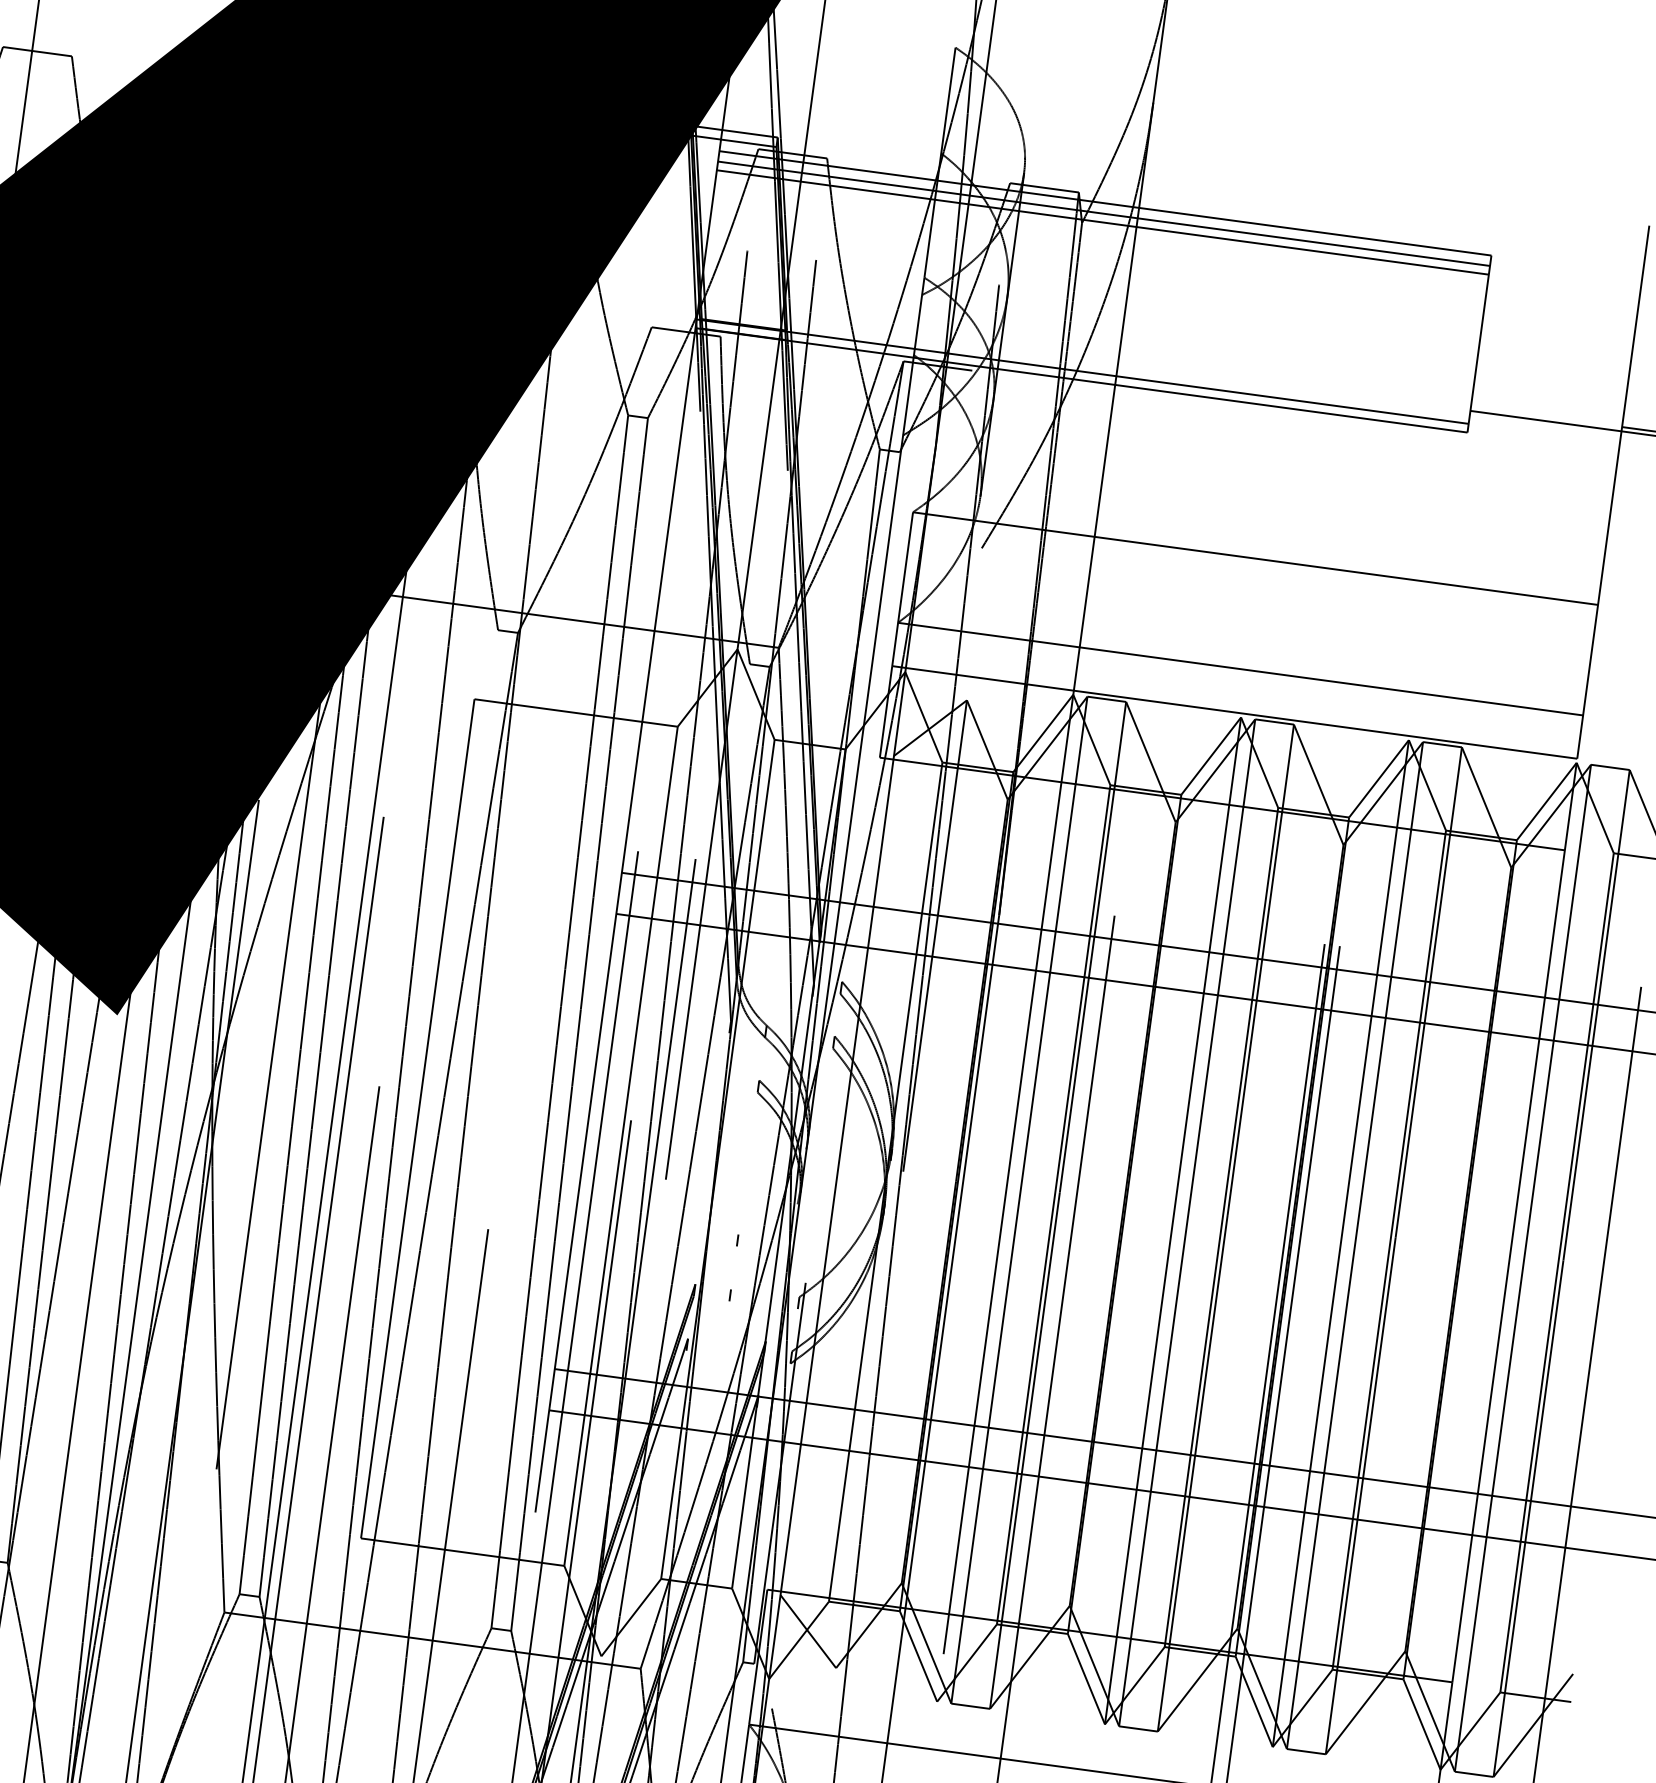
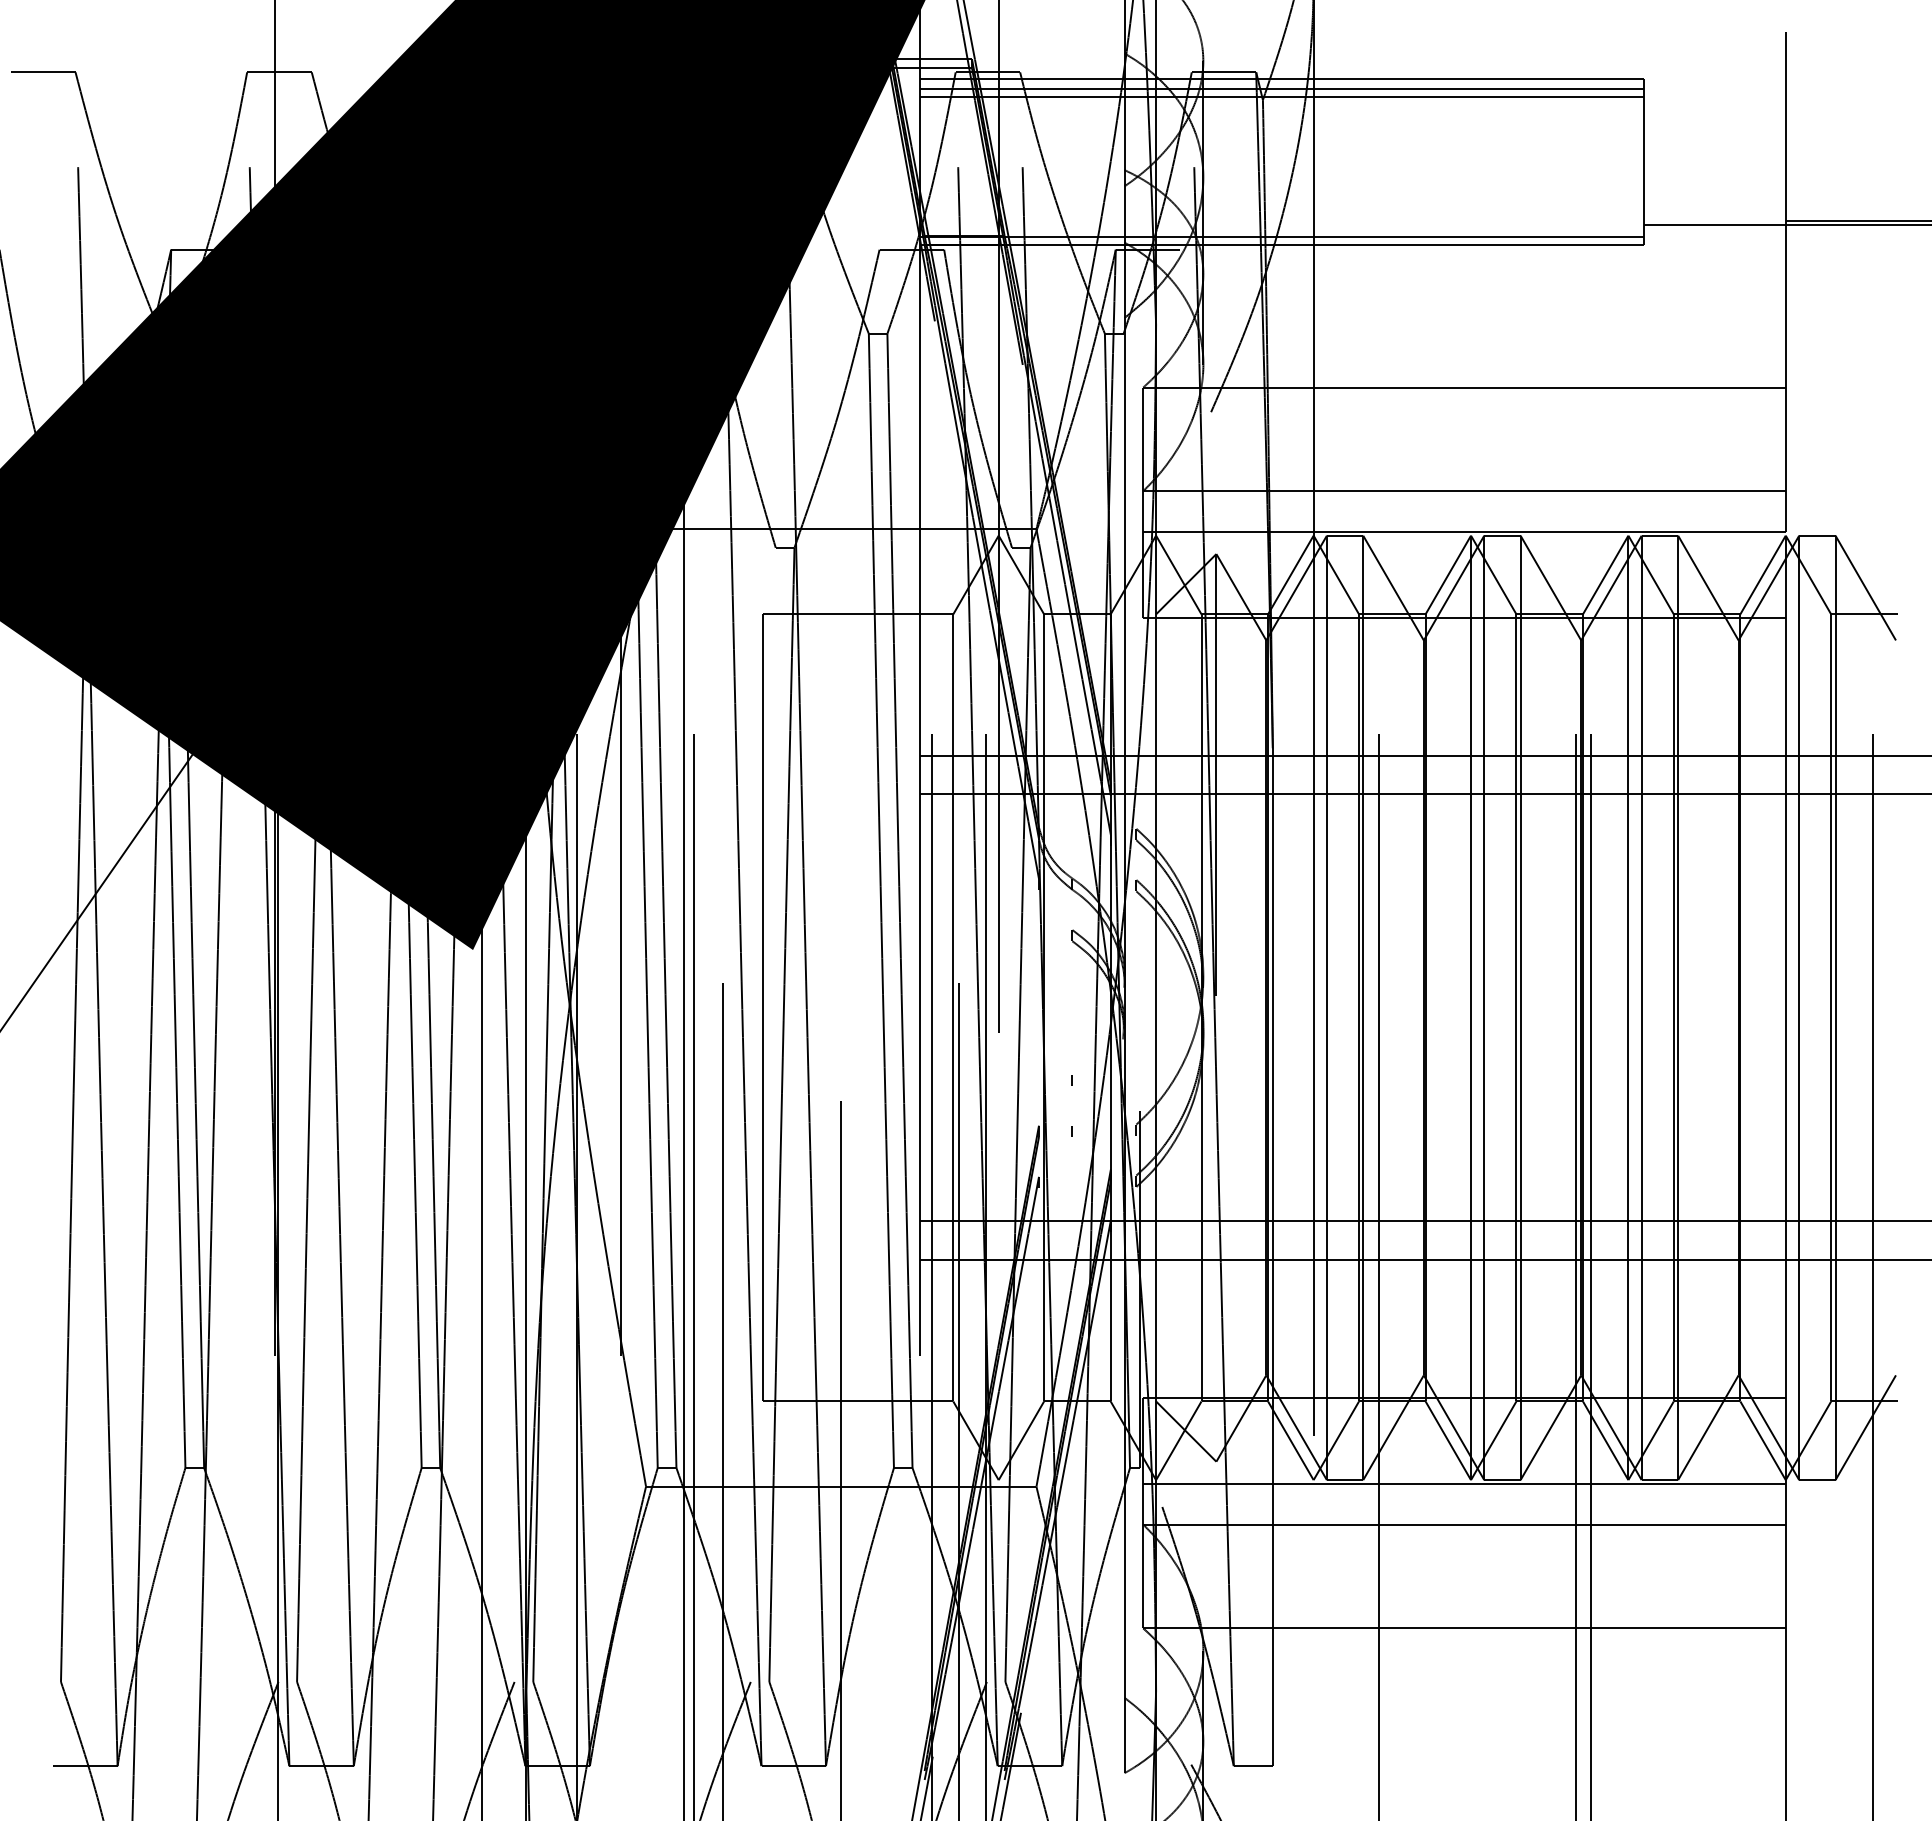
line: (1097, 1727) -> (1464, 1483), added

